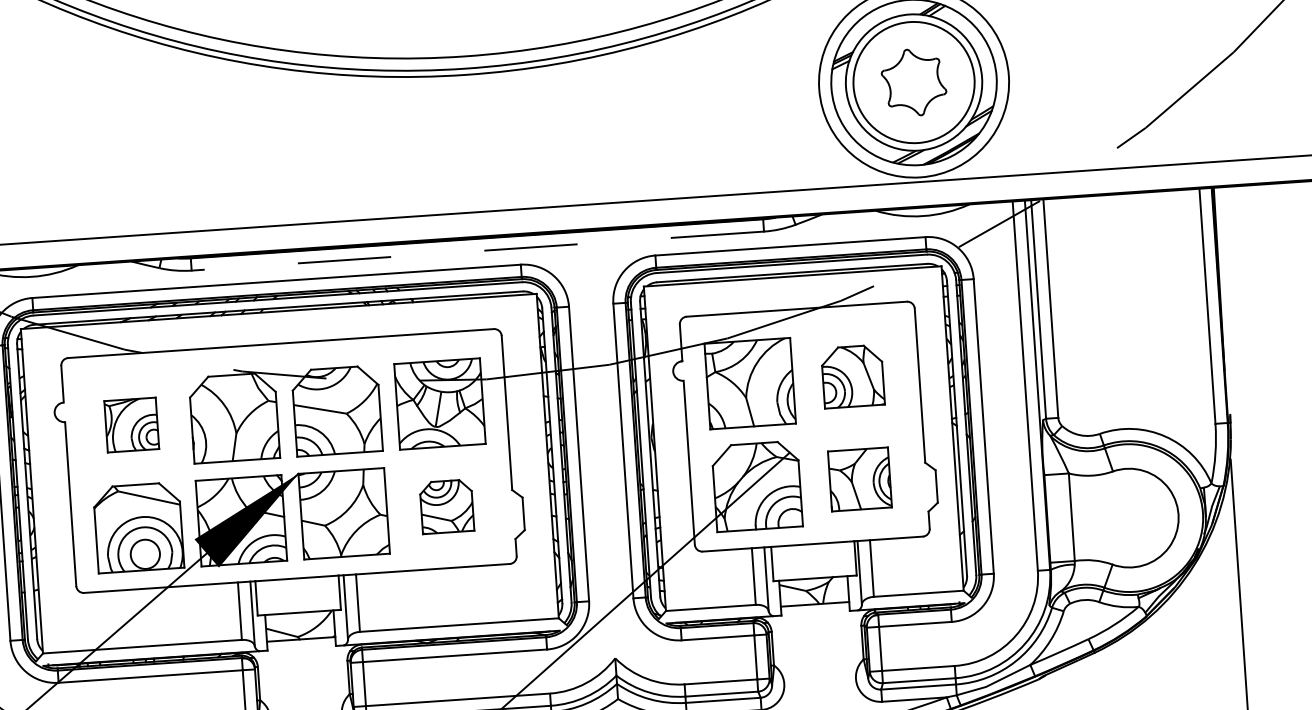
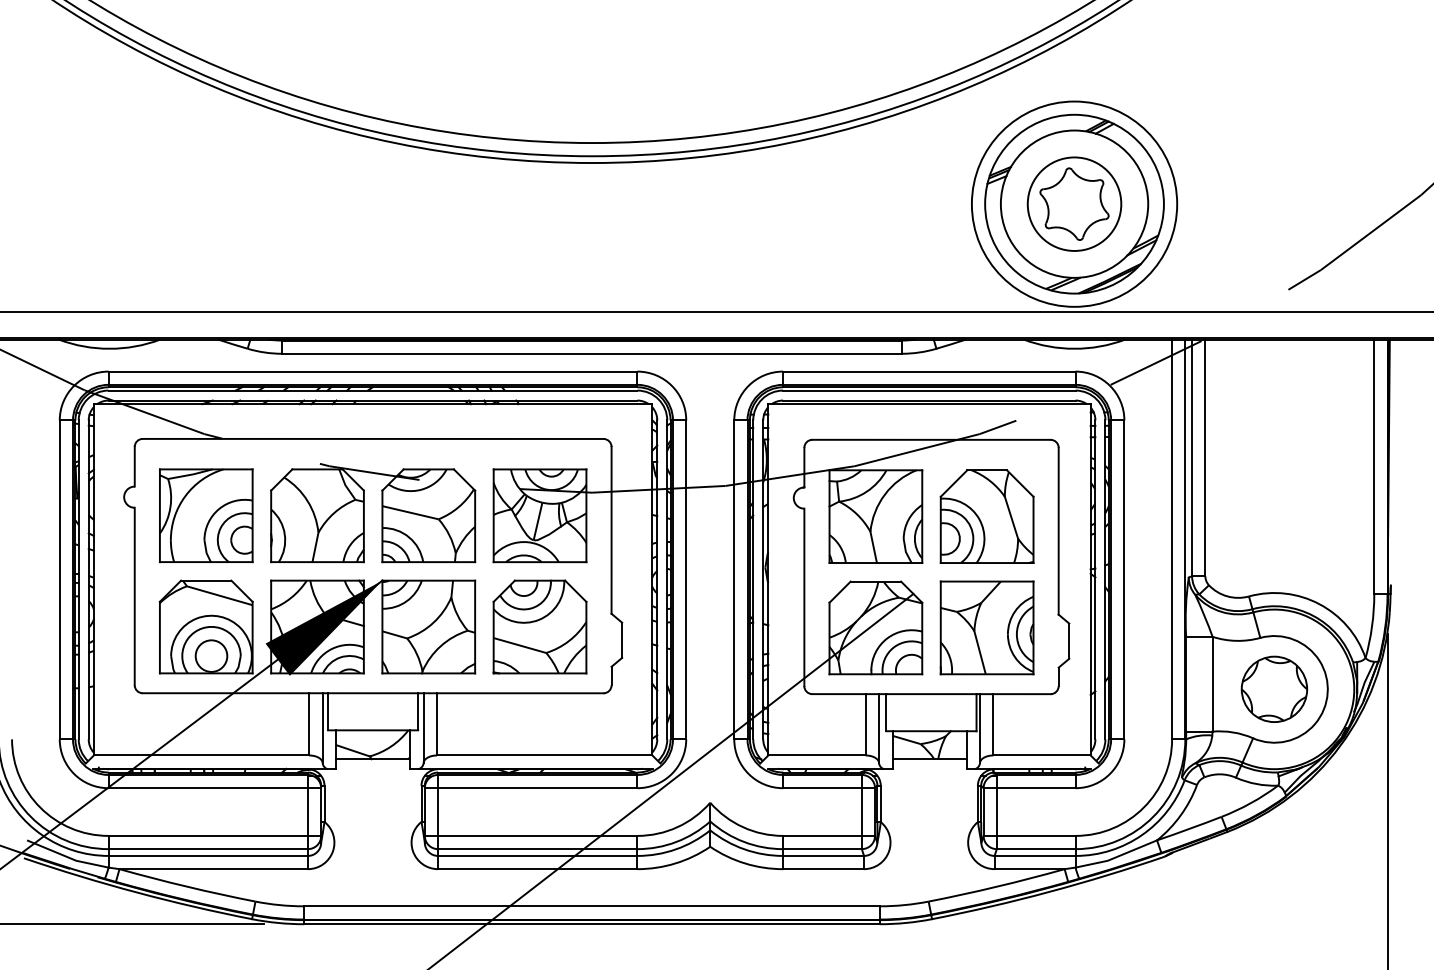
circle: (913, 81) -> (1074, 203), size x0.71
line: (478, 250) -> (592, 353), dashed -> solid
part: (852, 376) -> (986, 516), size x1.43
part: (131, 424) -> (206, 515), size x1.67
part: (859, 479) -> (986, 627), size x1.43
part: (446, 506) -> (539, 626), size x1.67
part: (1129, 517) -> (1274, 688), added

